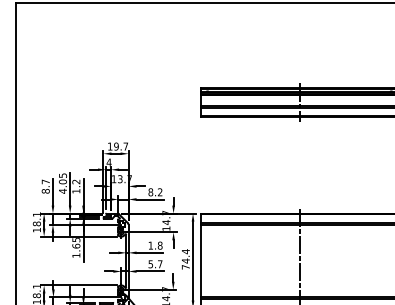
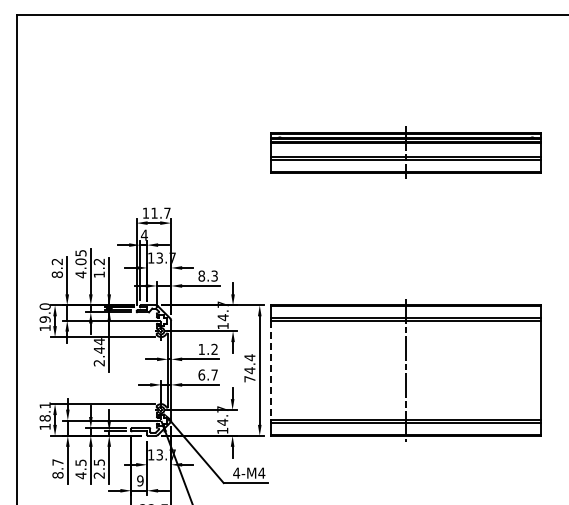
text: (116, 146) -> (154, 212), 19.7 -> 11.7
text: (45, 181) -> (56, 261), 8.7 -> 8.2
text: (160, 192) -> (214, 276), 8.2 -> 8.3
text: (36, 218) -> (44, 312), 18.1 -> 19.0
text: (160, 245) -> (214, 349), 1.8 -> 1.2
text: (75, 247) -> (98, 352), 1.65 -> 2.44
line: (201, 260) -> (271, 370), solid -> dashed
text: (150, 263) -> (201, 374), 5.7 -> 6.7

